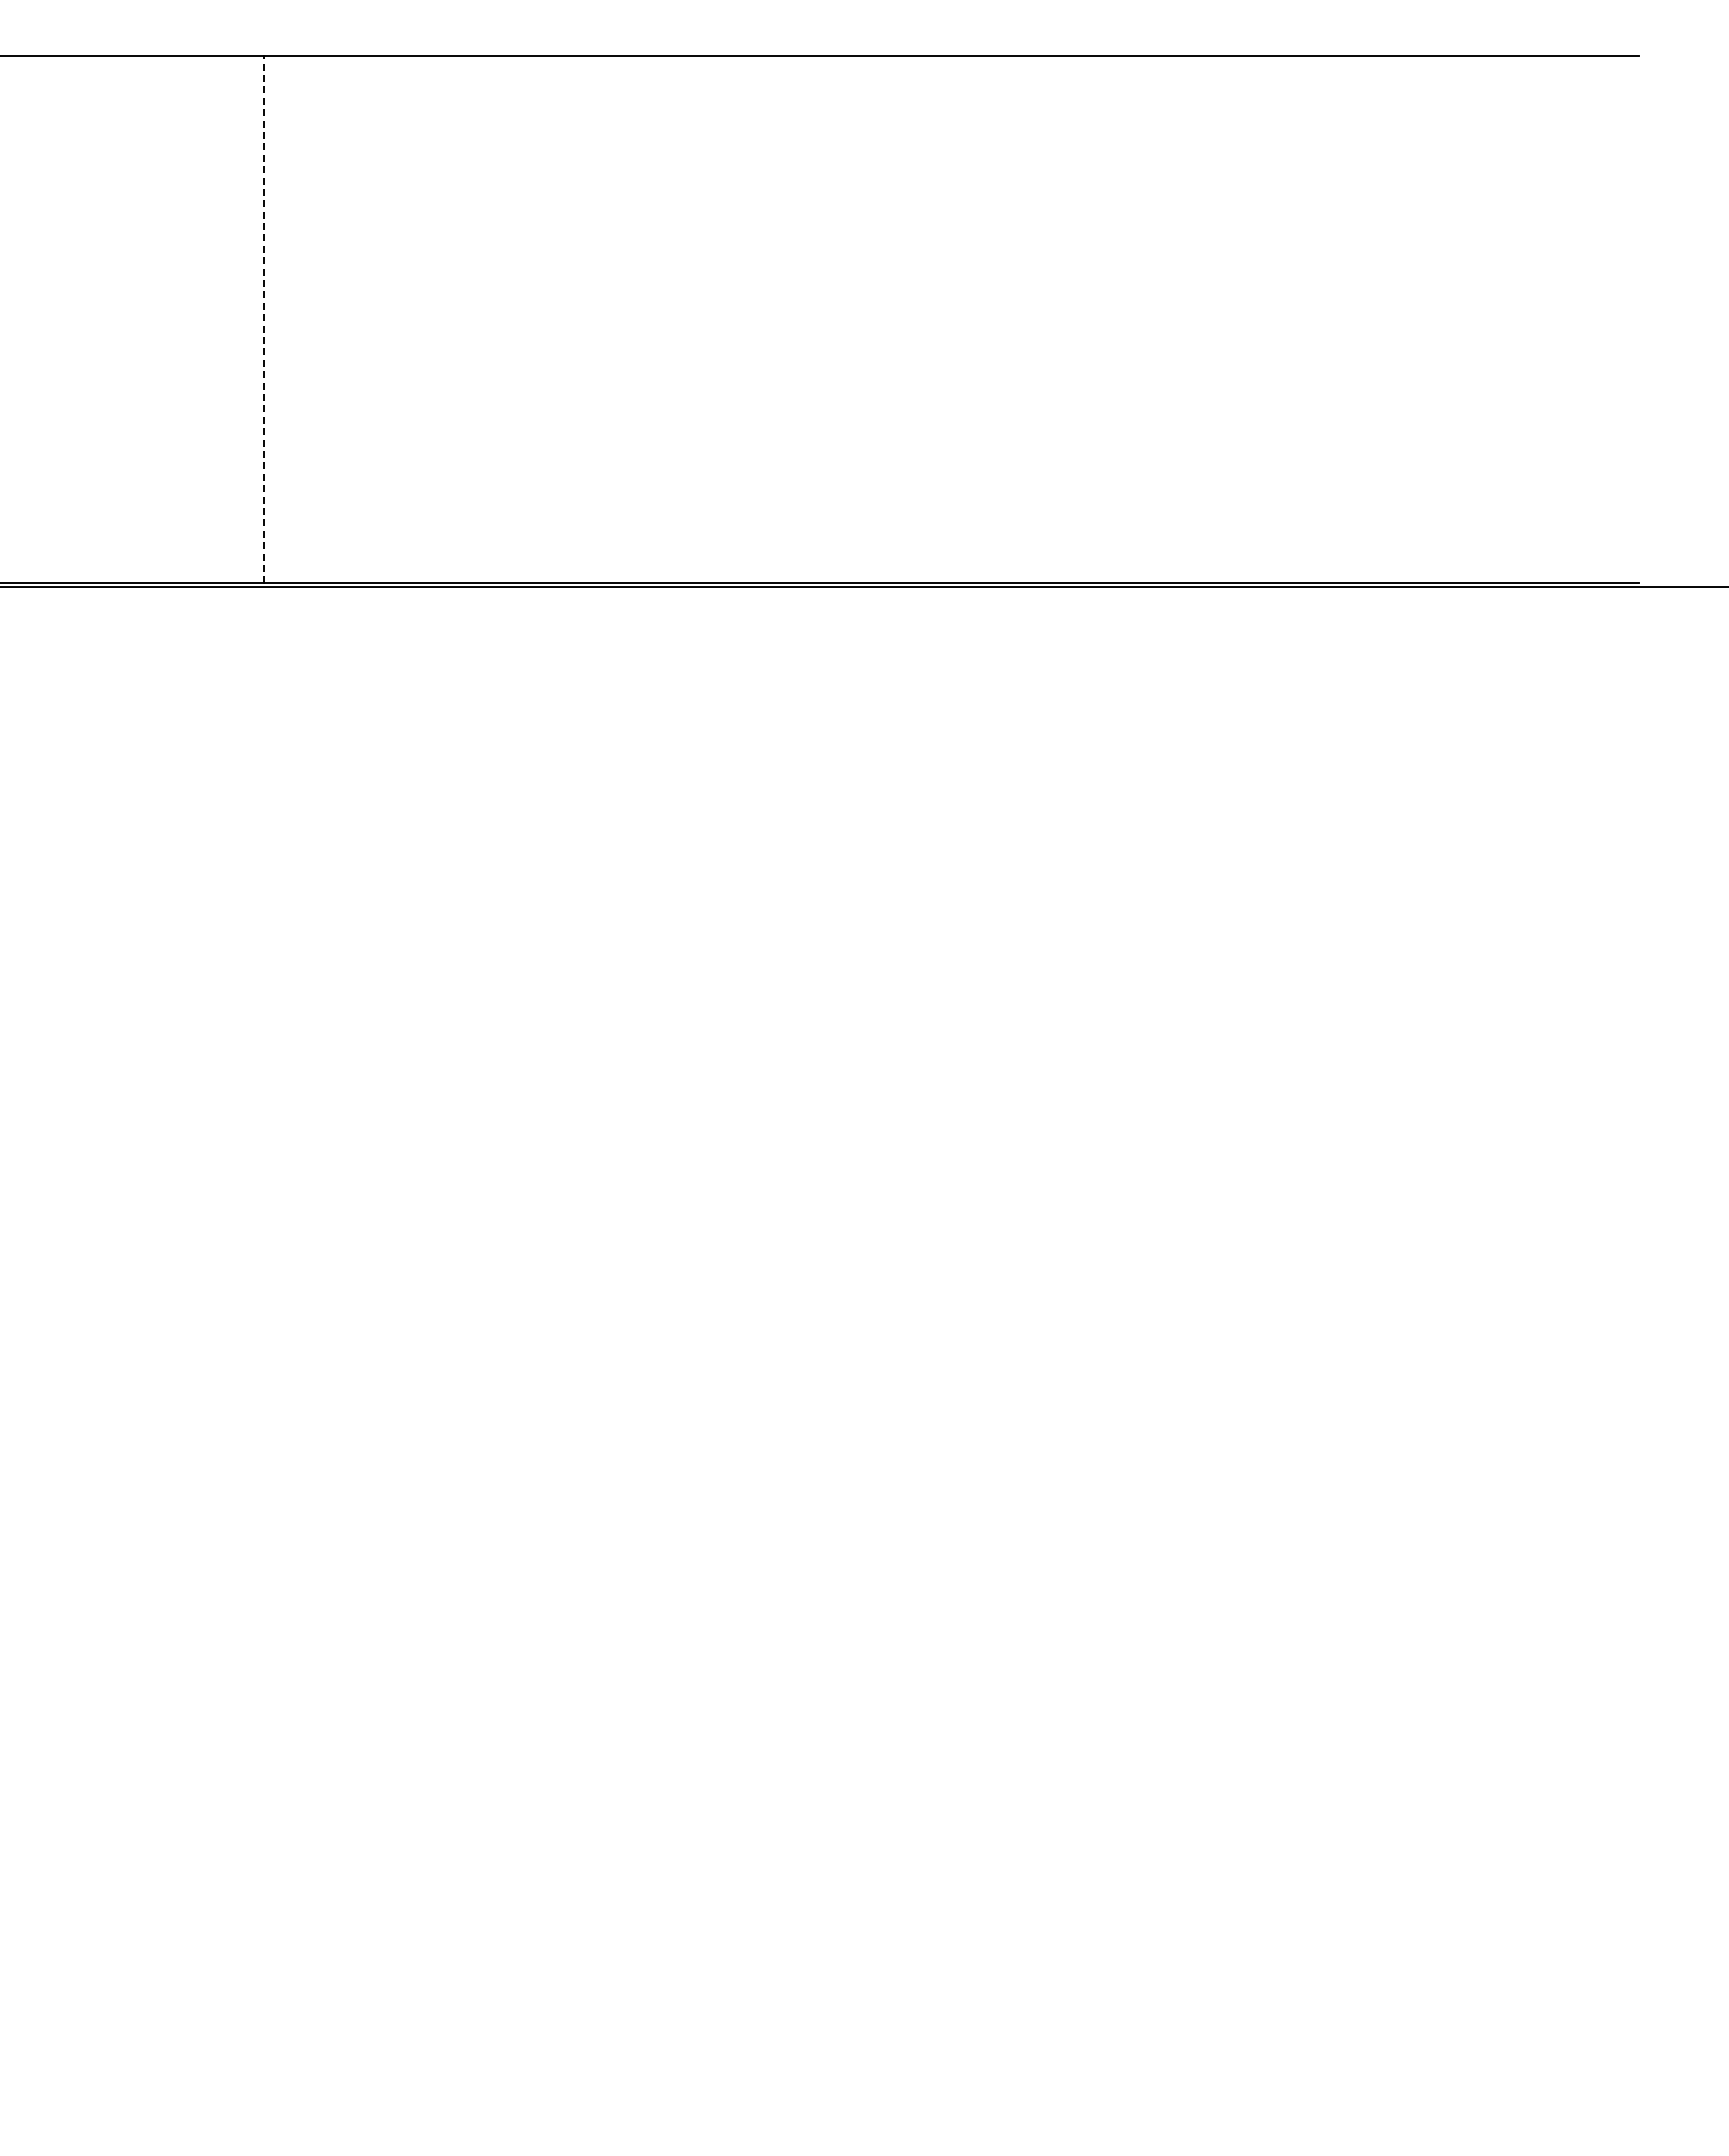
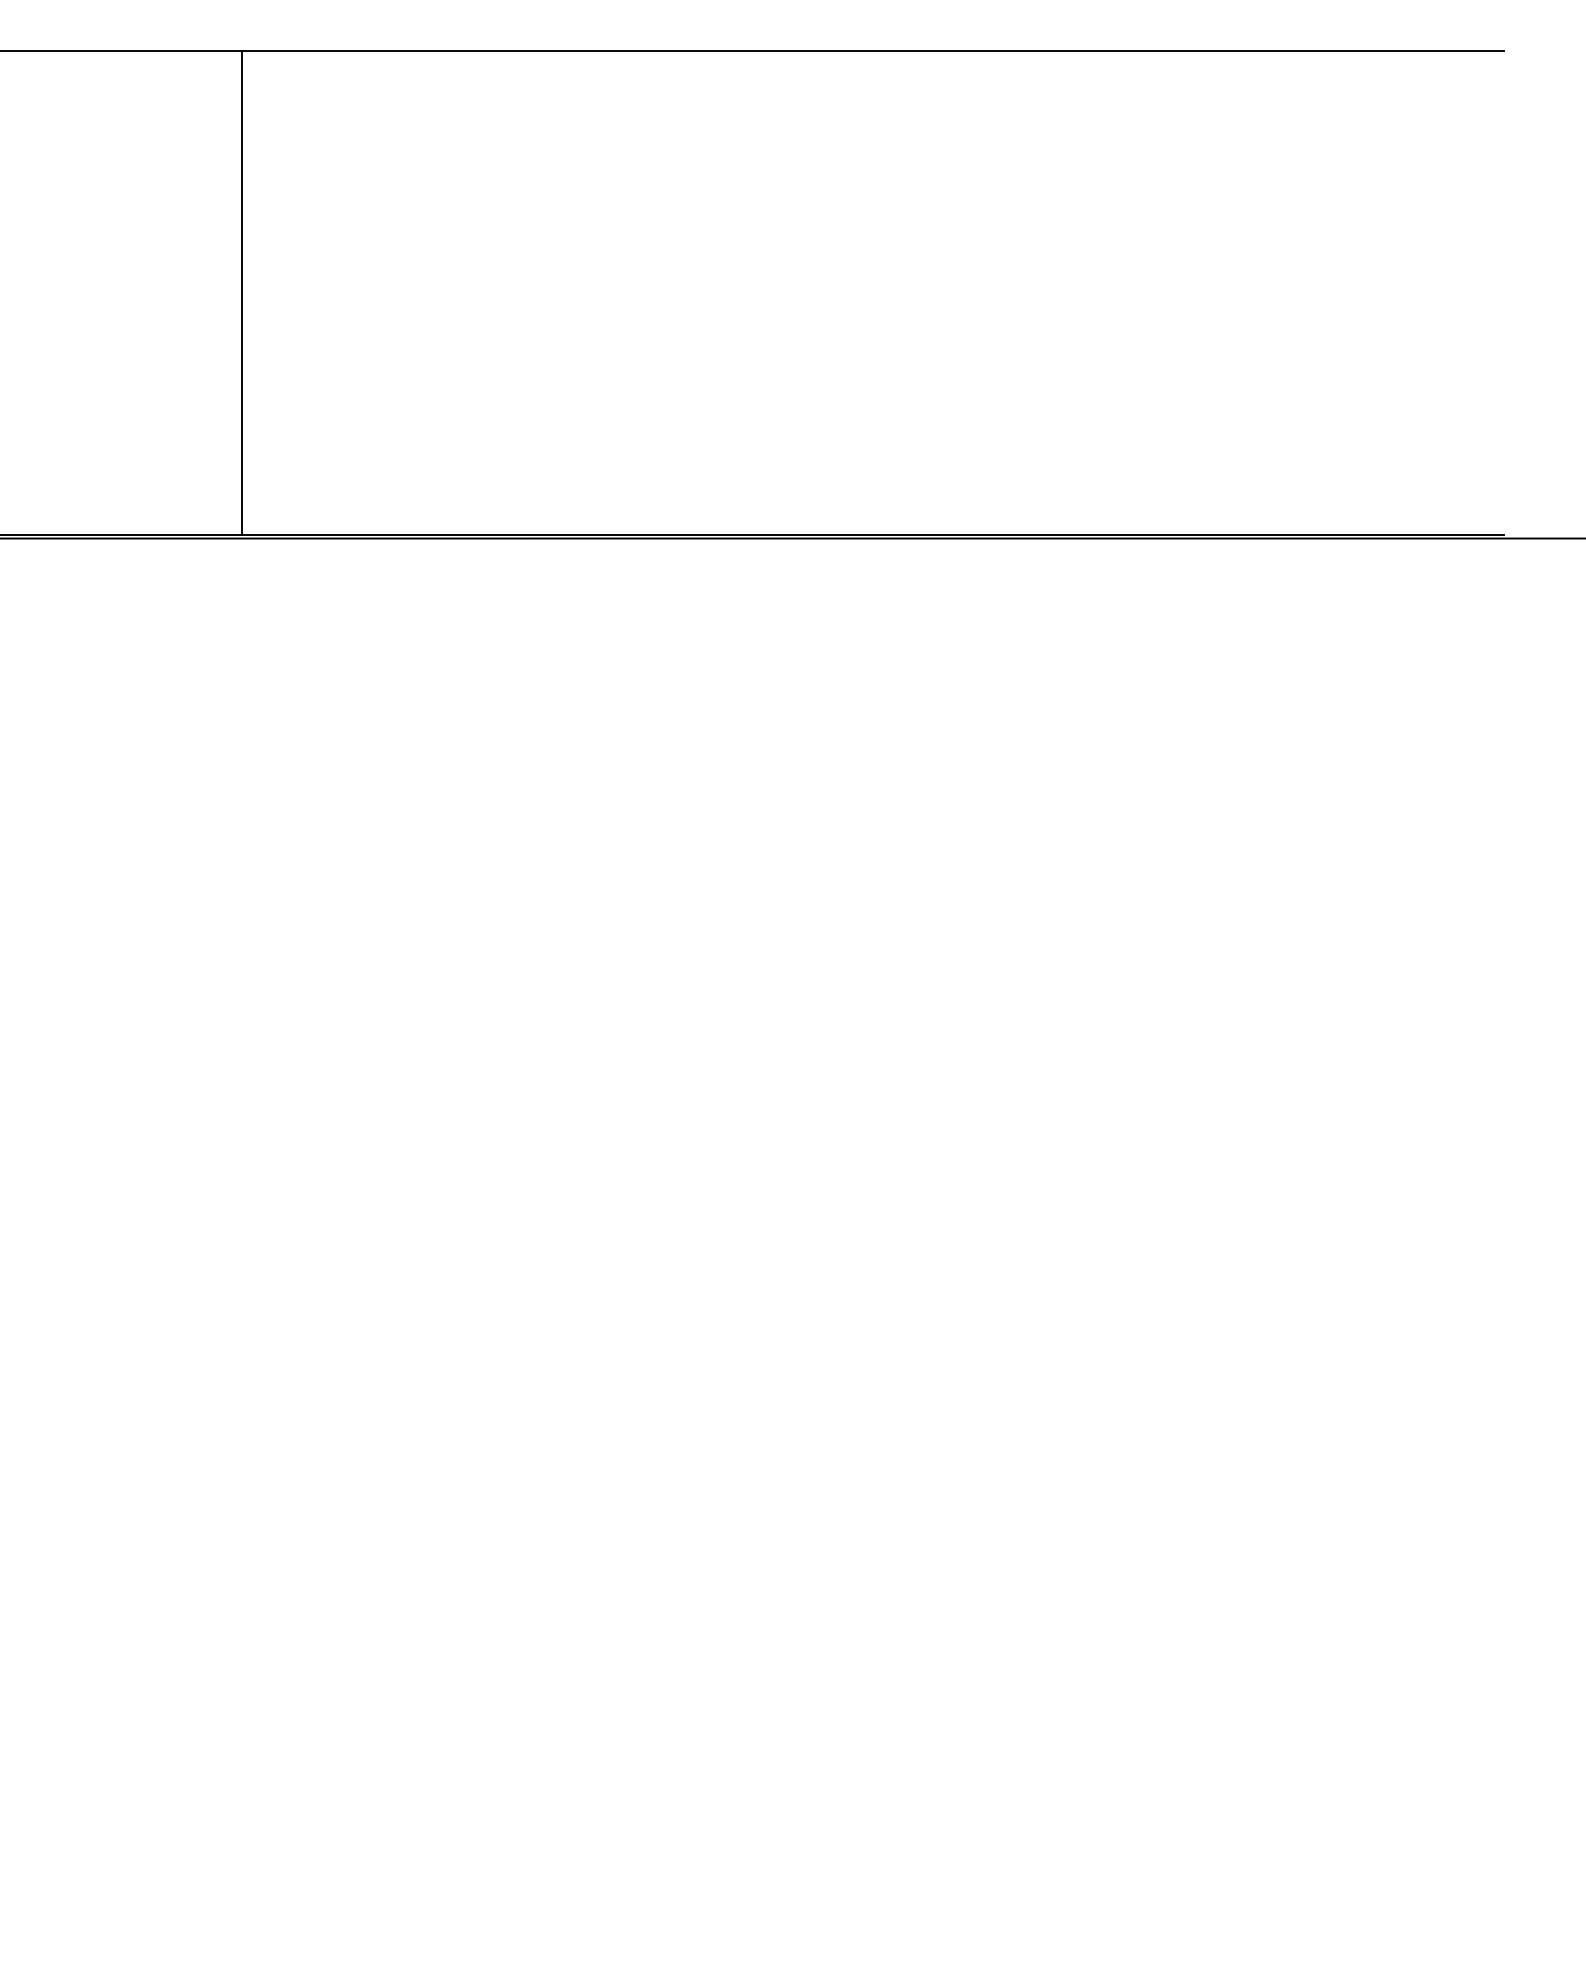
line: (263, 319) -> (241, 293), dashed -> solid

